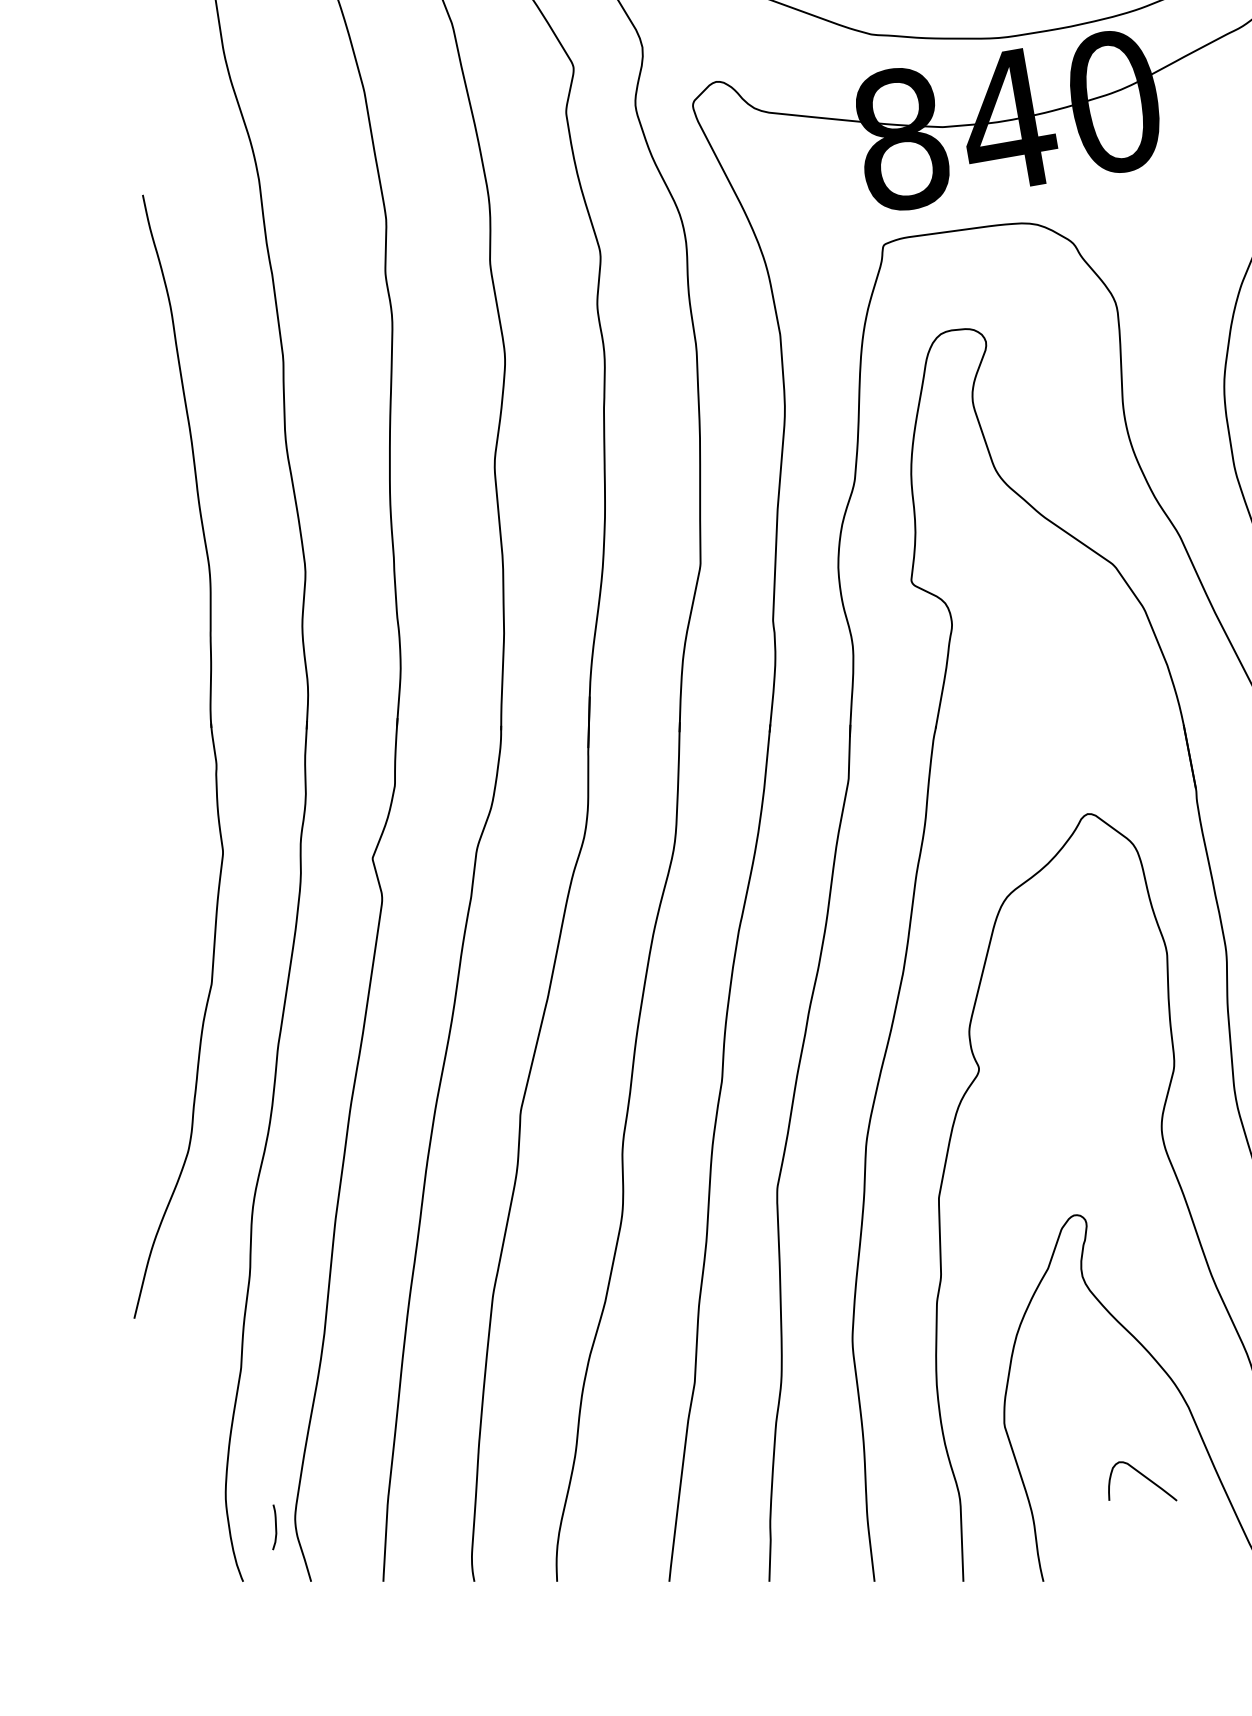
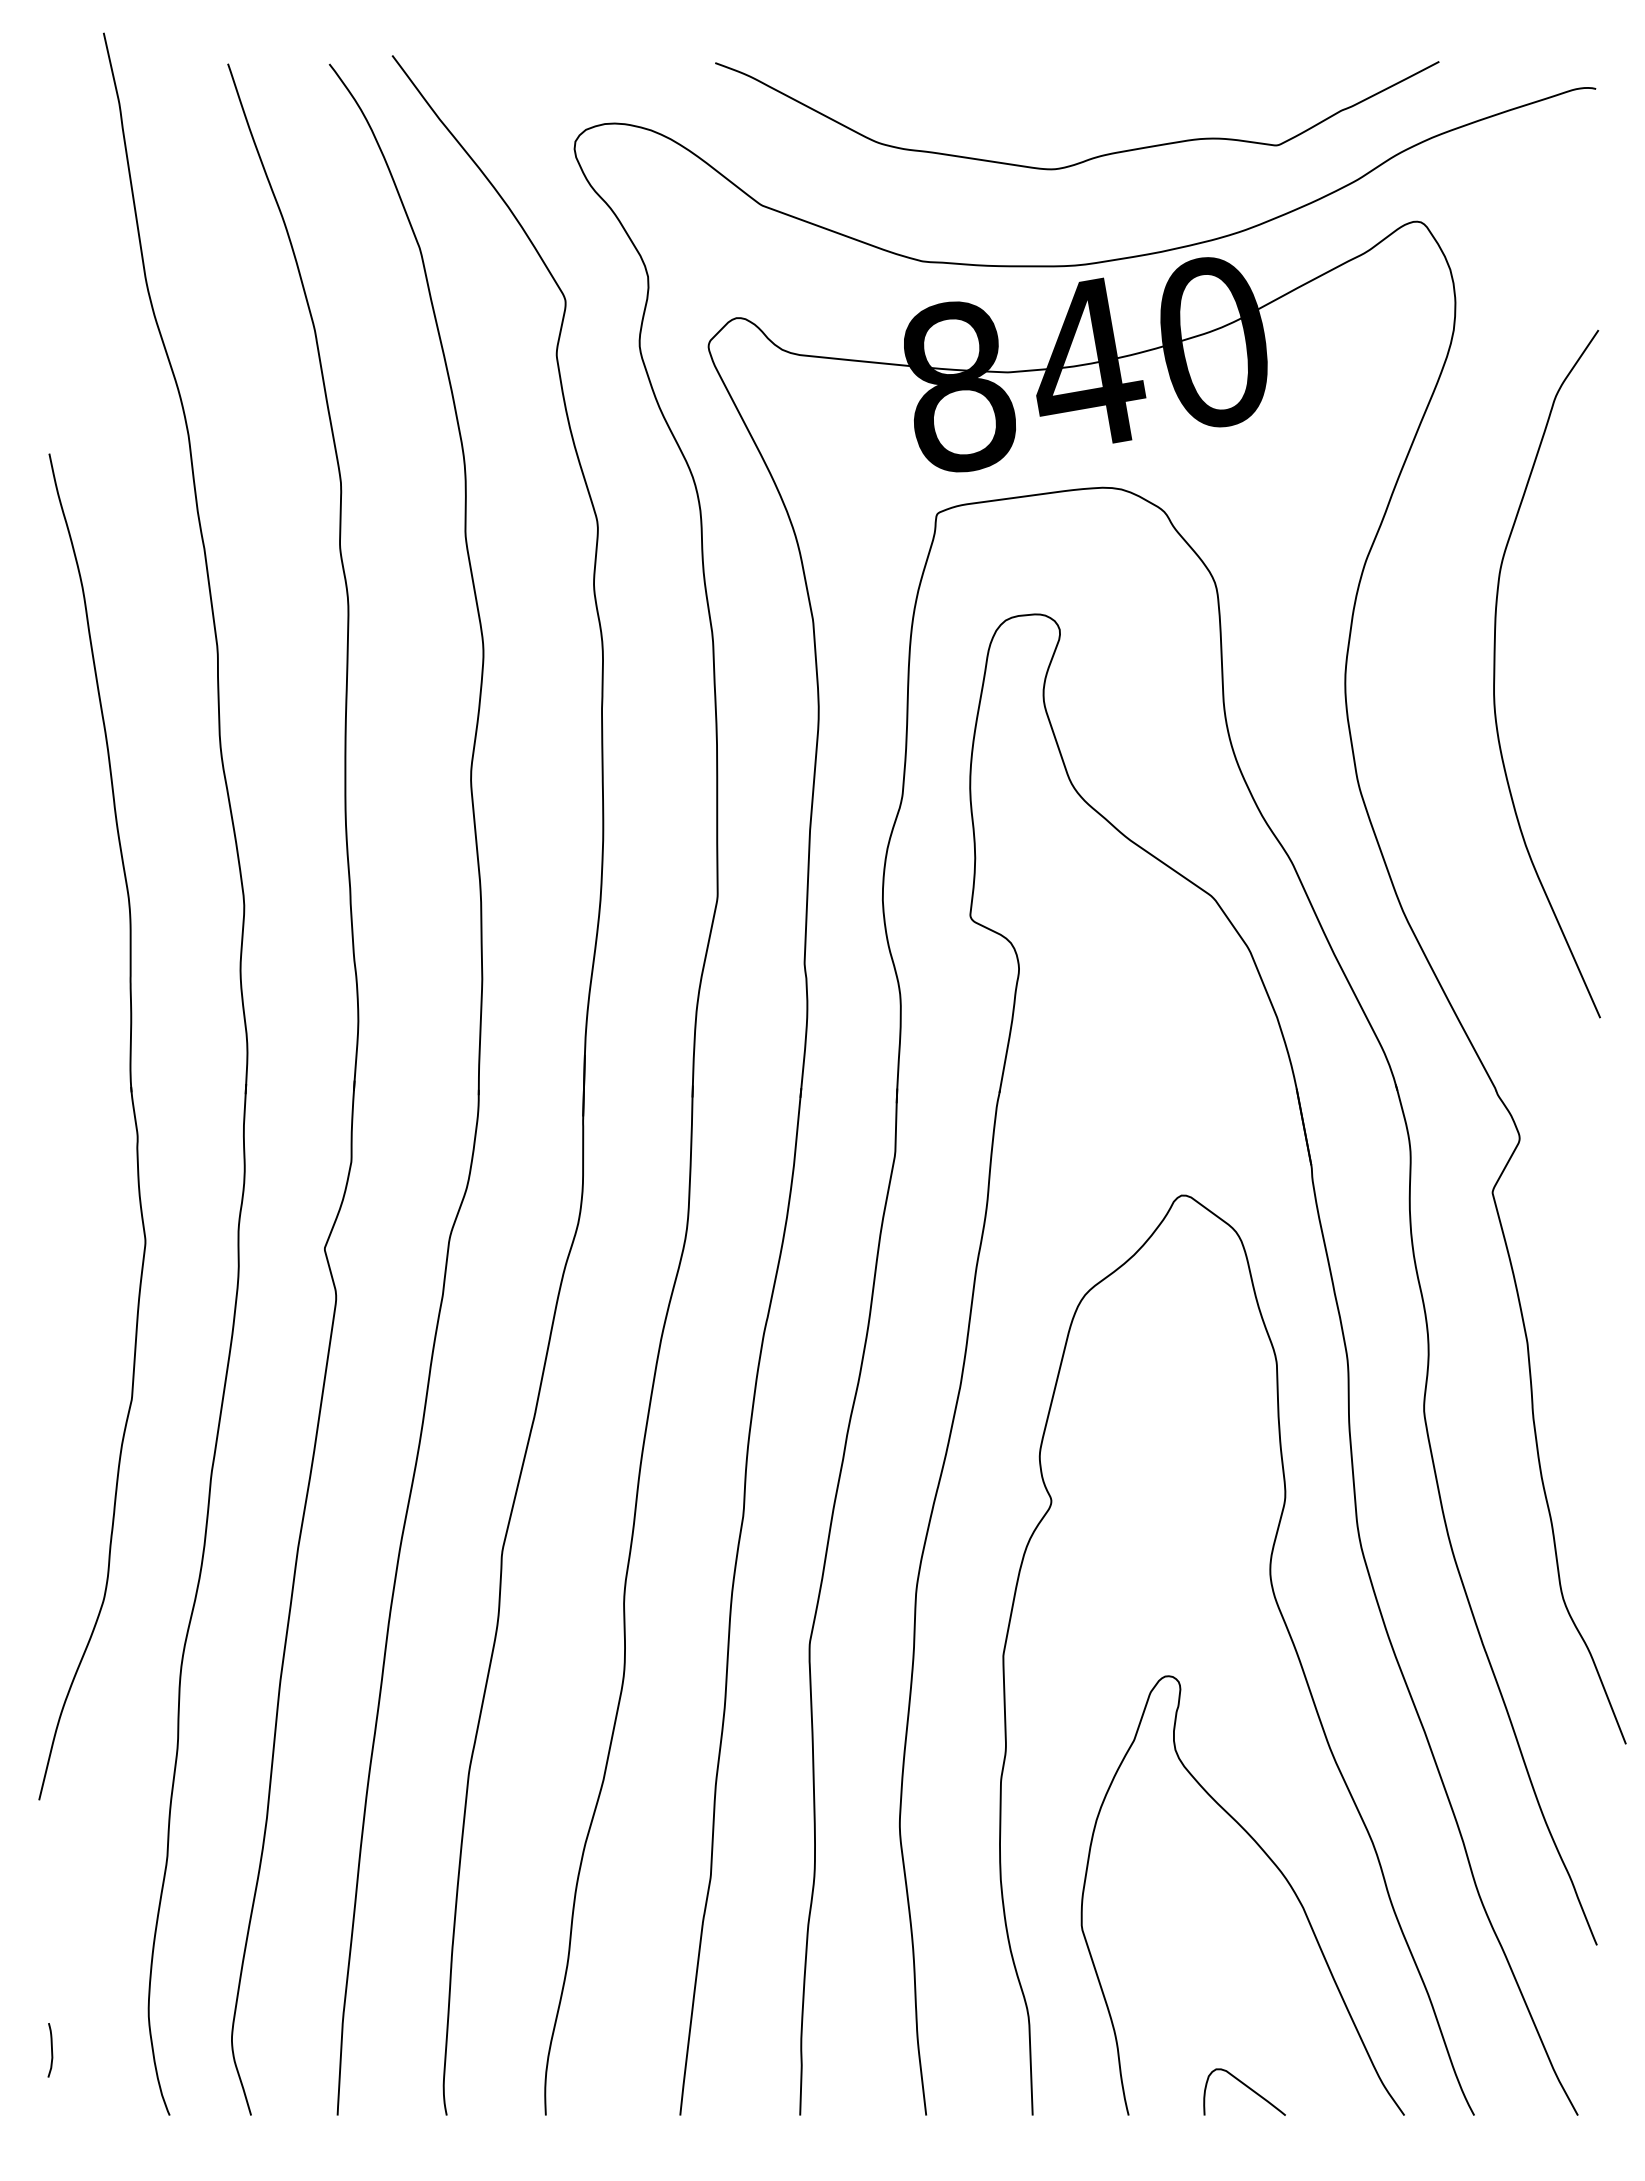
curve: (1144, 1477) -> (1246, 2087), moved
curve: (275, 1527) -> (51, 2050), moved

